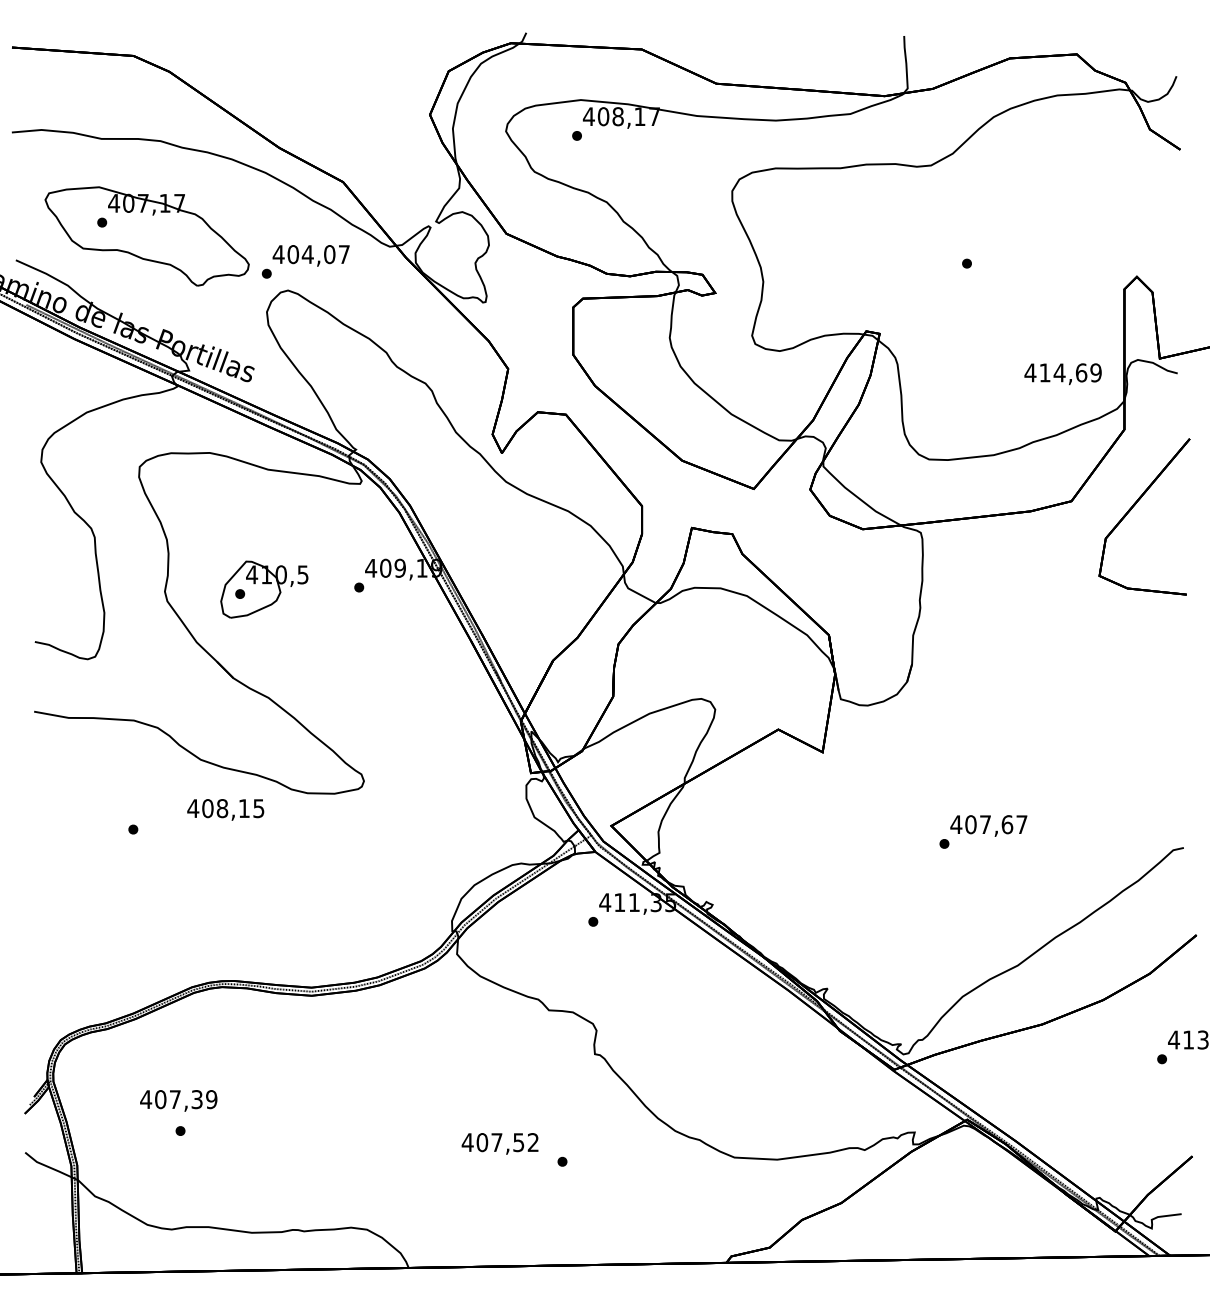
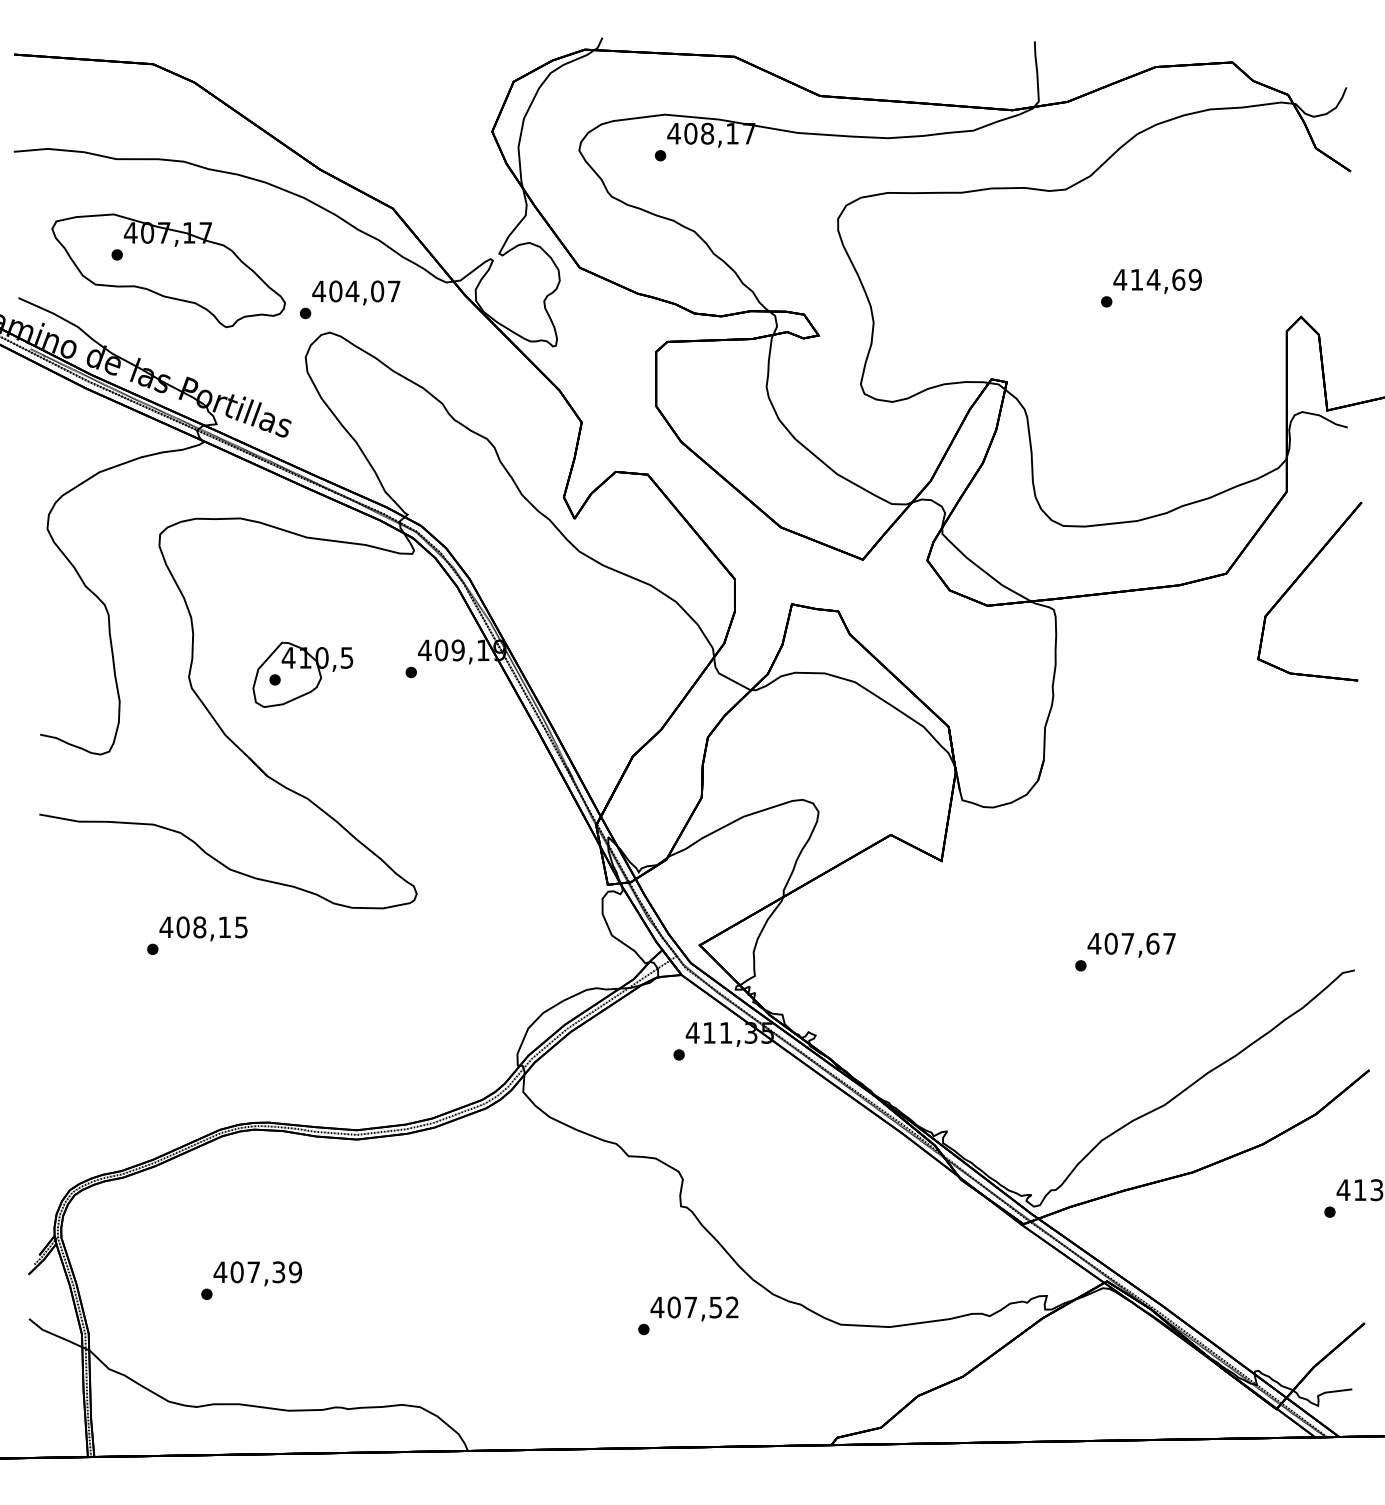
text: (1062, 374) -> (1157, 281), moved
text: (225, 809) -> (203, 928), moved
text: (178, 1100) -> (257, 1273), moved
text: (500, 1143) -> (694, 1308), moved

